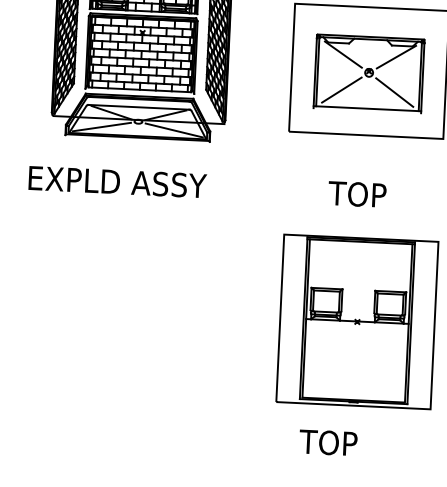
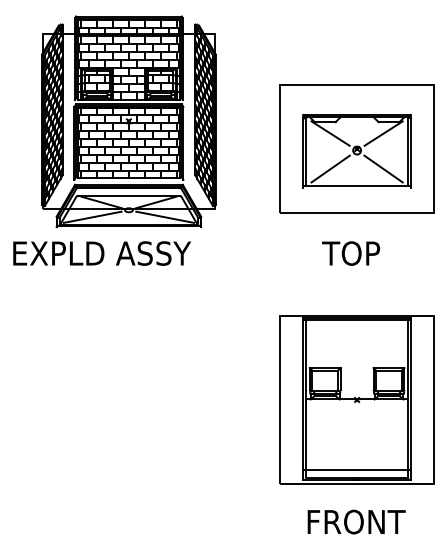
text: (117, 182) -> (101, 253), moved
text: (357, 194) -> (351, 253), moved
line: (353, 392) -> (356, 470), added
text: (349, 443) -> (354, 521), TOP -> FRONT

